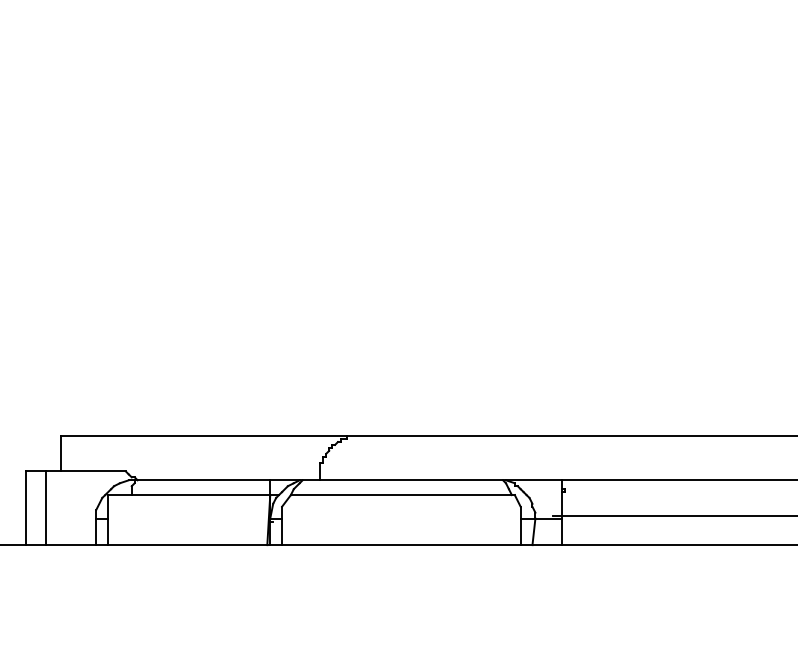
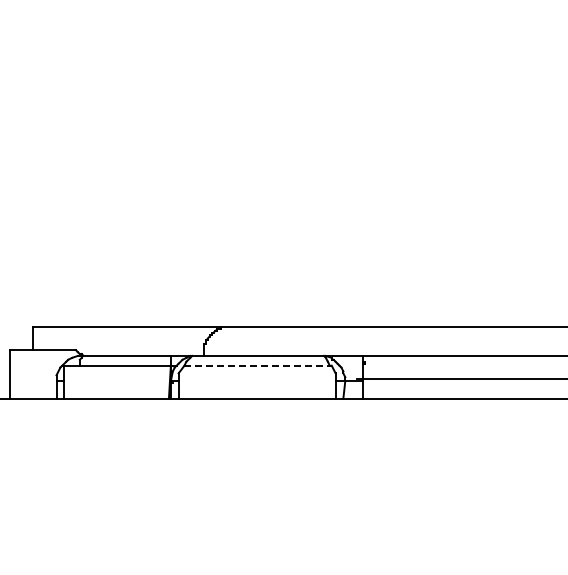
line: (403, 494) -> (258, 365), solid -> dashed
line: (46, 508) -> (23, 374), removed

